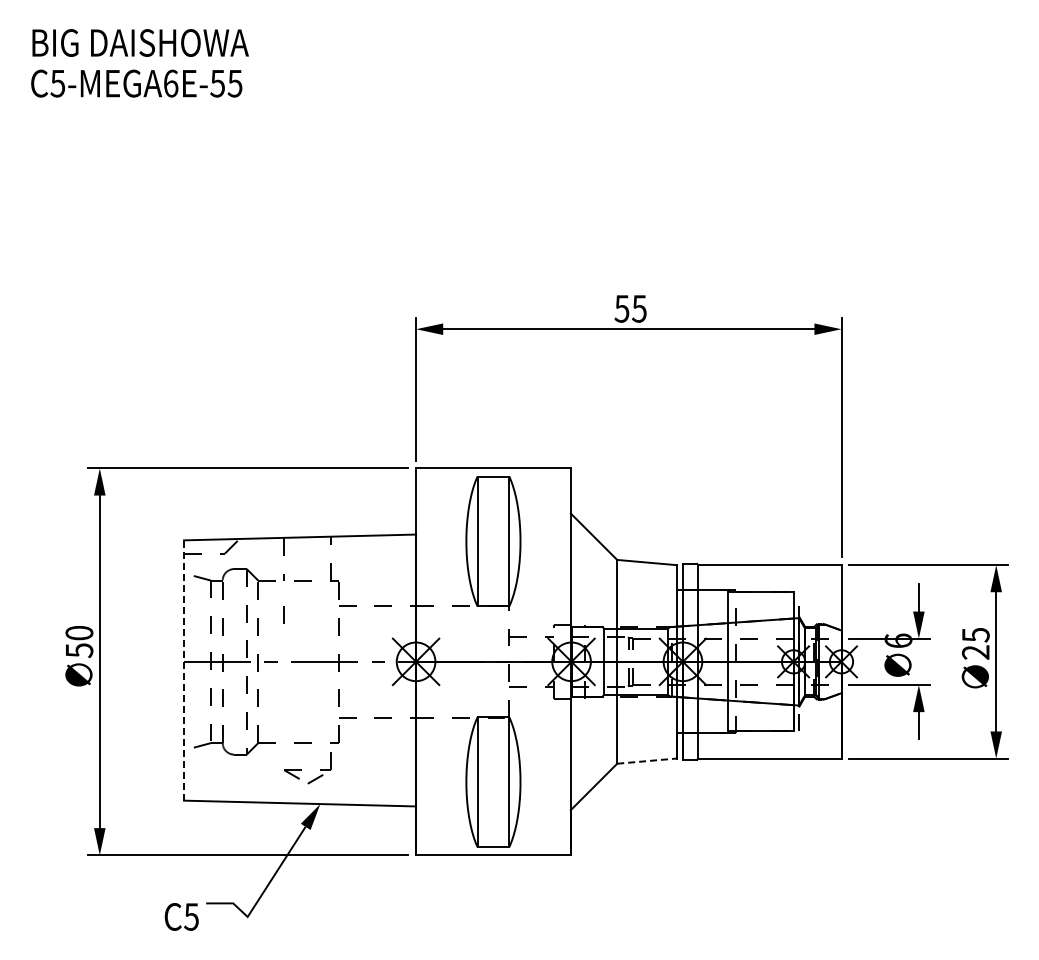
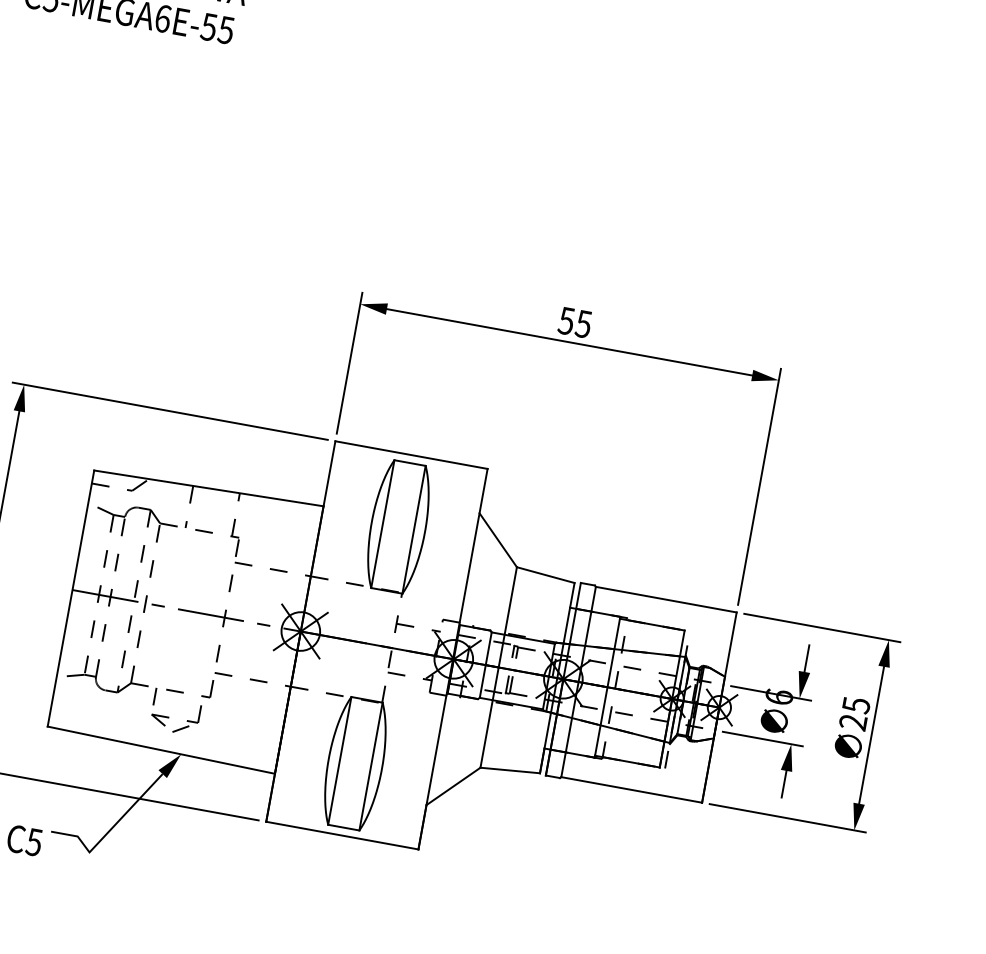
line: (283, 614) -> (154, 696), moved
line: (184, 670) -> (71, 598), dashed -> solid
line: (646, 761) -> (509, 770), dashed -> solid

